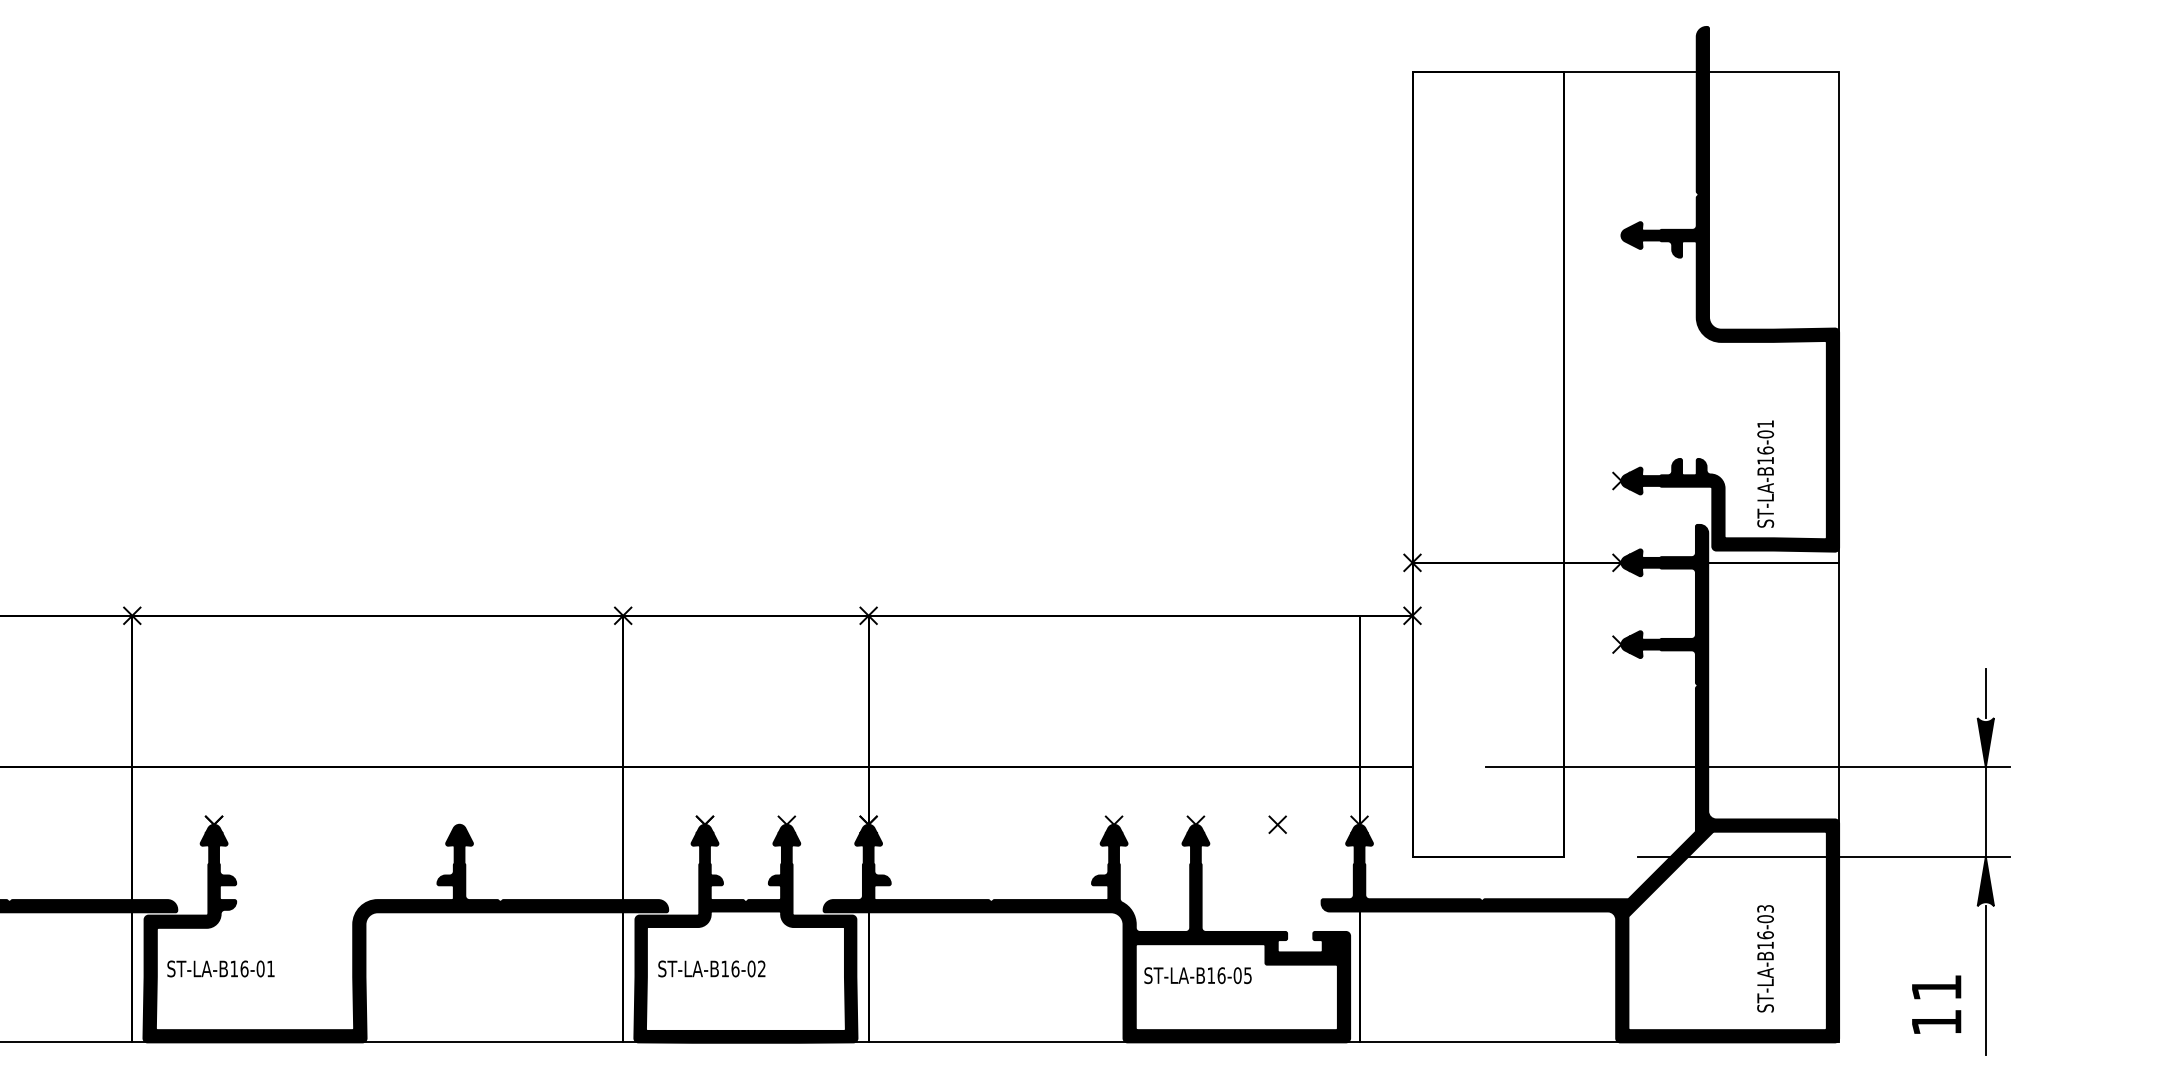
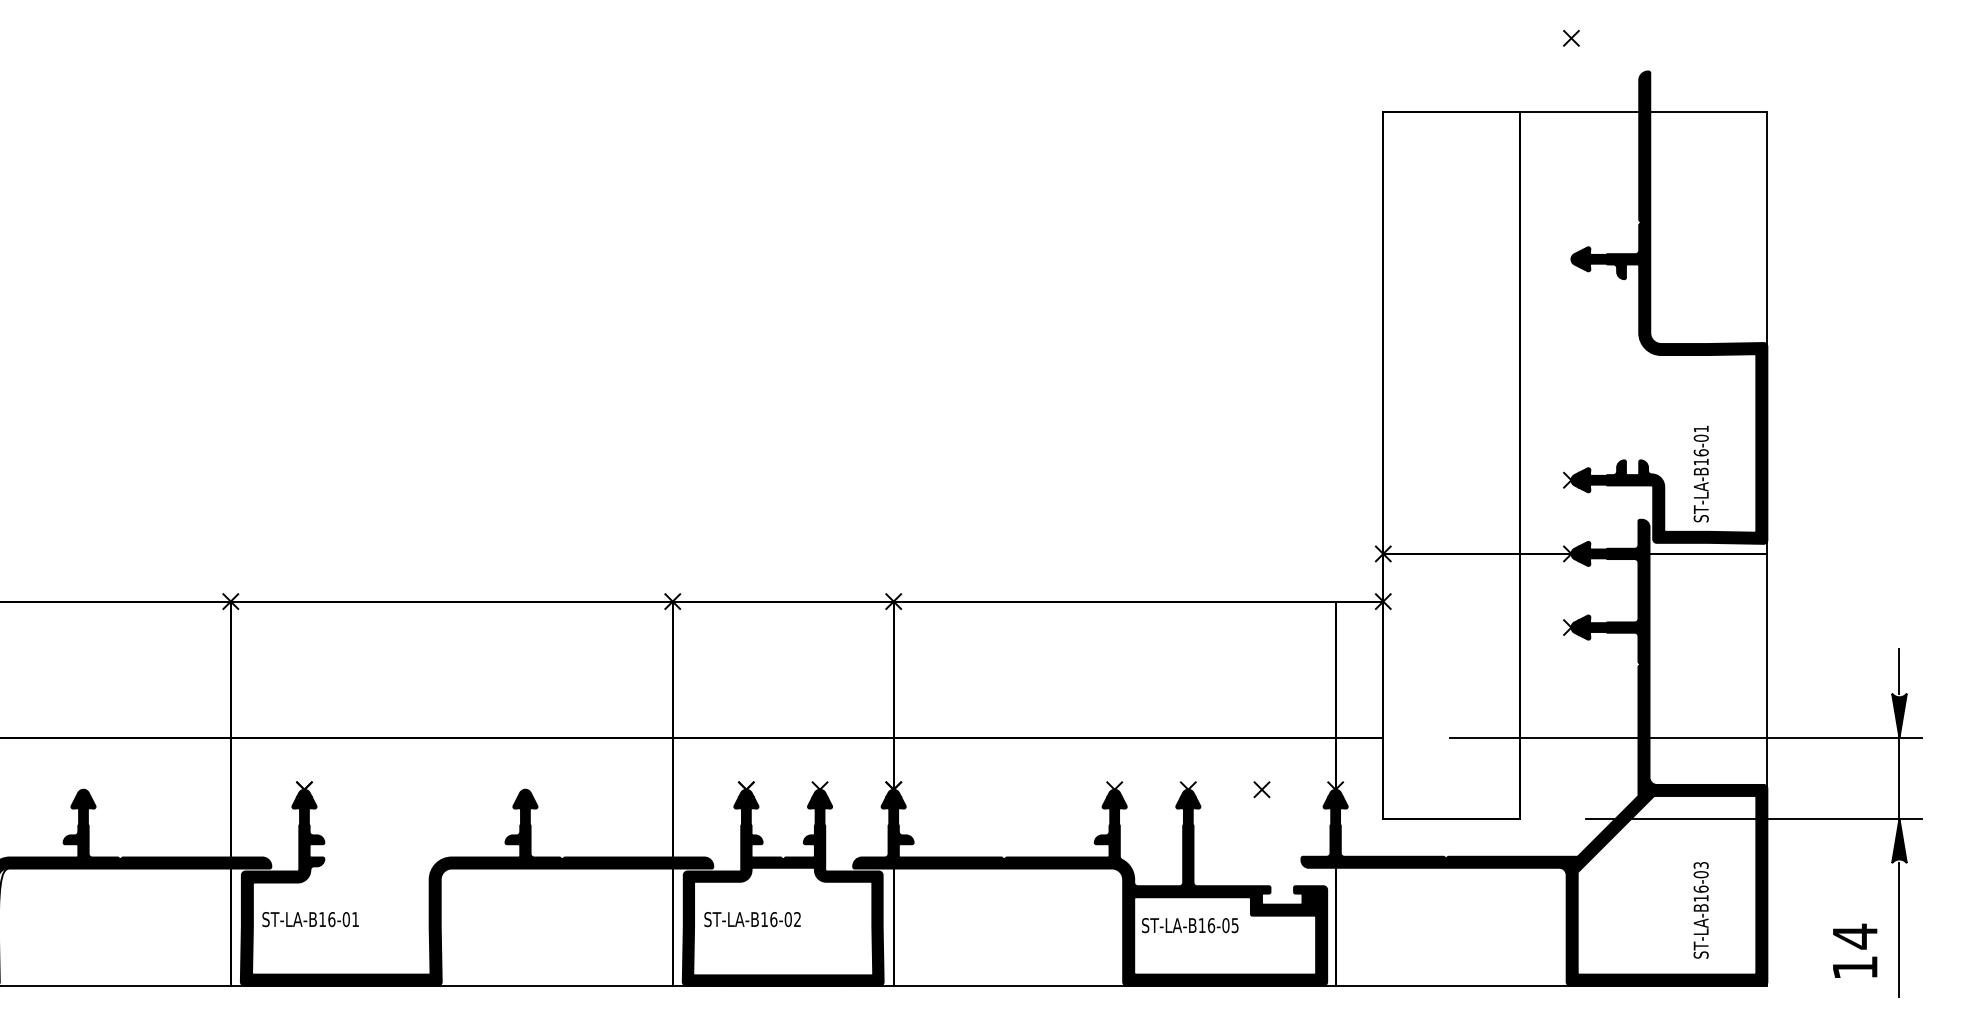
text: (1937, 987) -> (1855, 936), 11 -> 14

